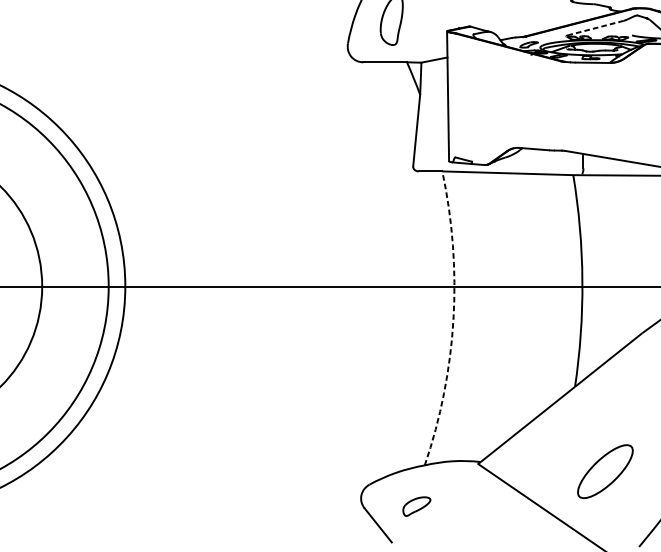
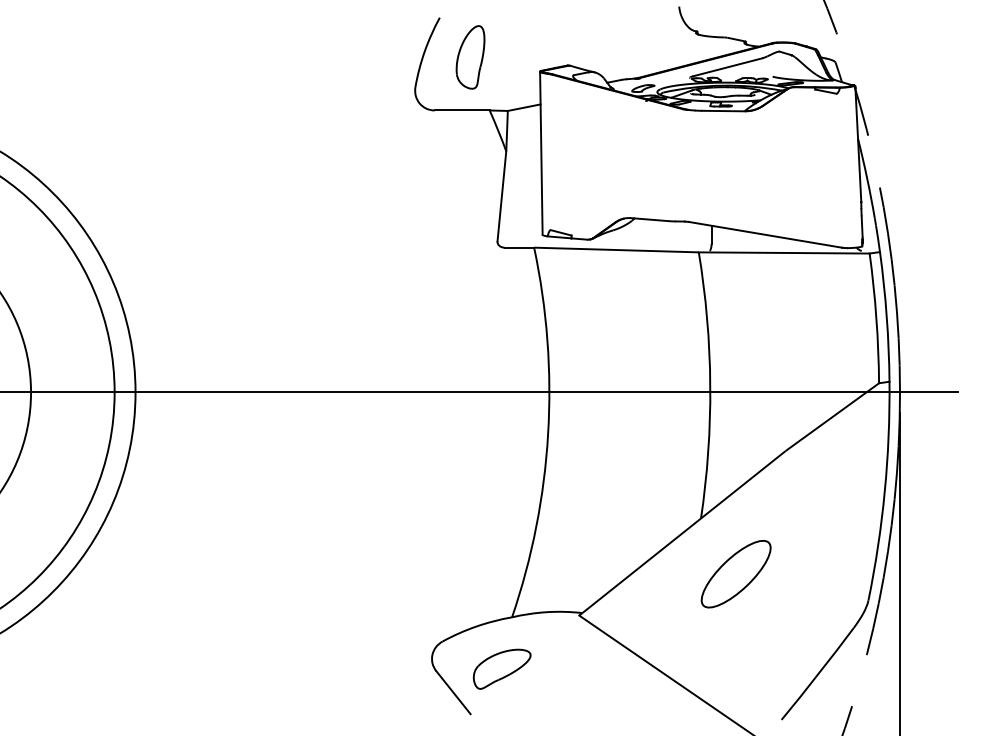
line: (596, 28) -> (727, 67), dashed -> solid
arc: (453, 320) -> (548, 434), dashed -> solid
part: (604, 471) -> (735, 574), moved
part: (416, 506) -> (501, 668), size x1.67

